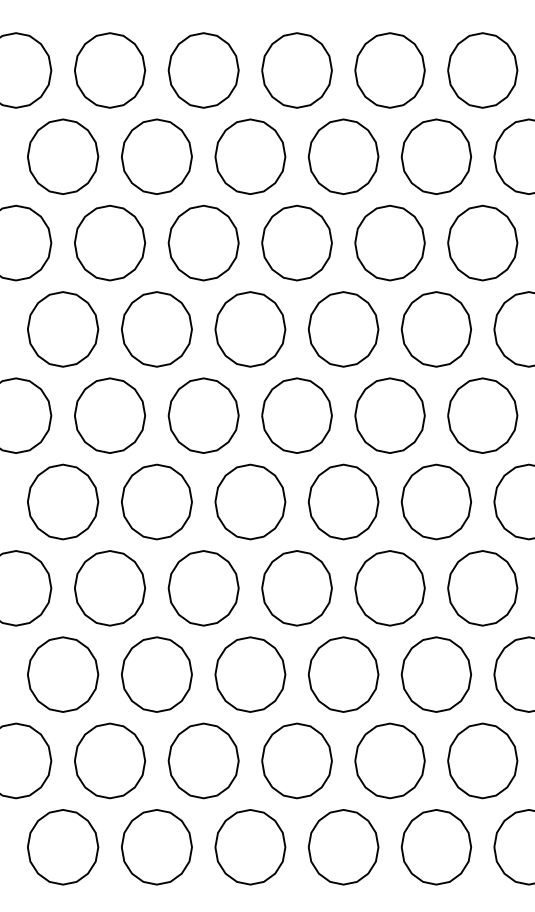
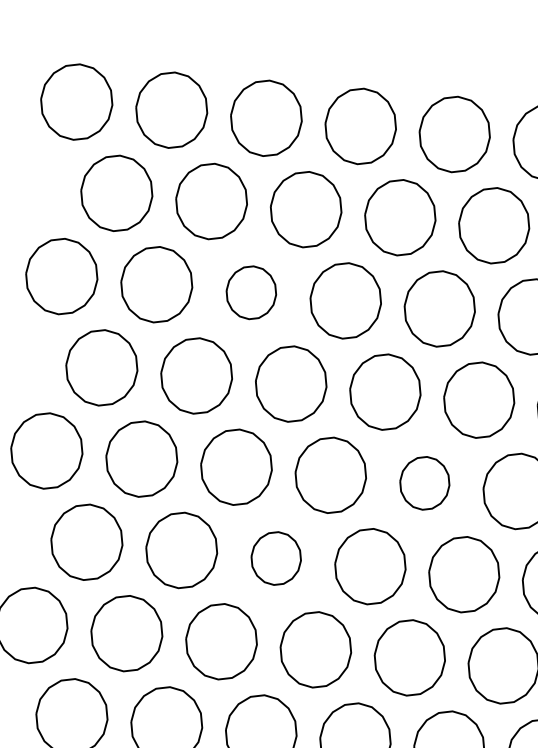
part: (203, 242) -> (251, 292), size x0.7
part: (389, 415) -> (424, 483), size x0.7
part: (250, 501) -> (276, 558), size x0.7

